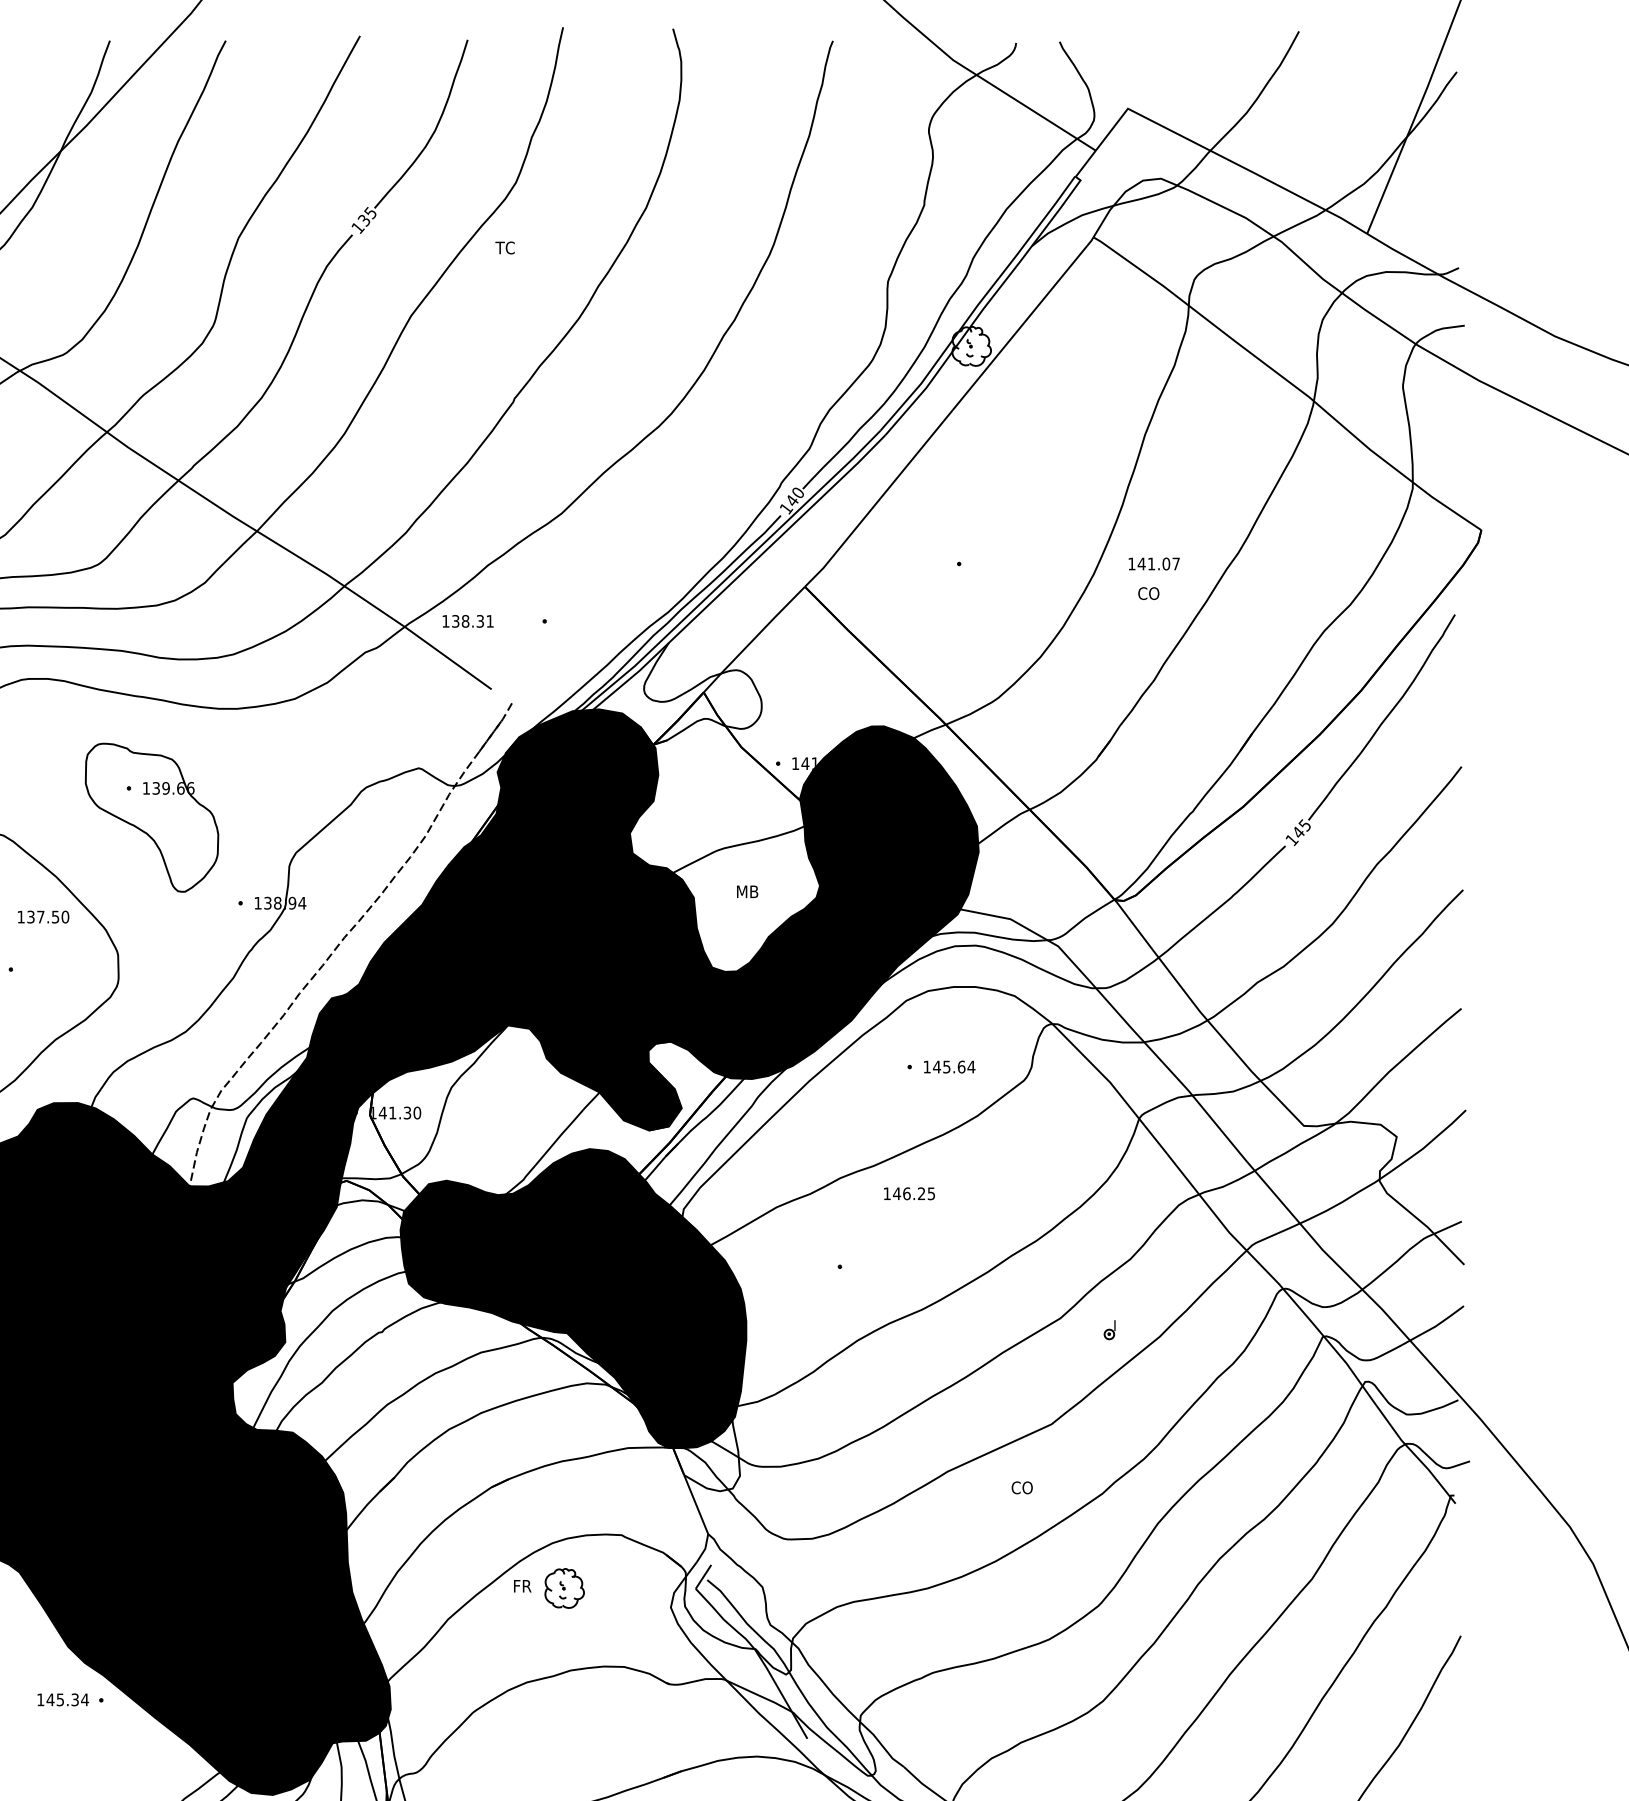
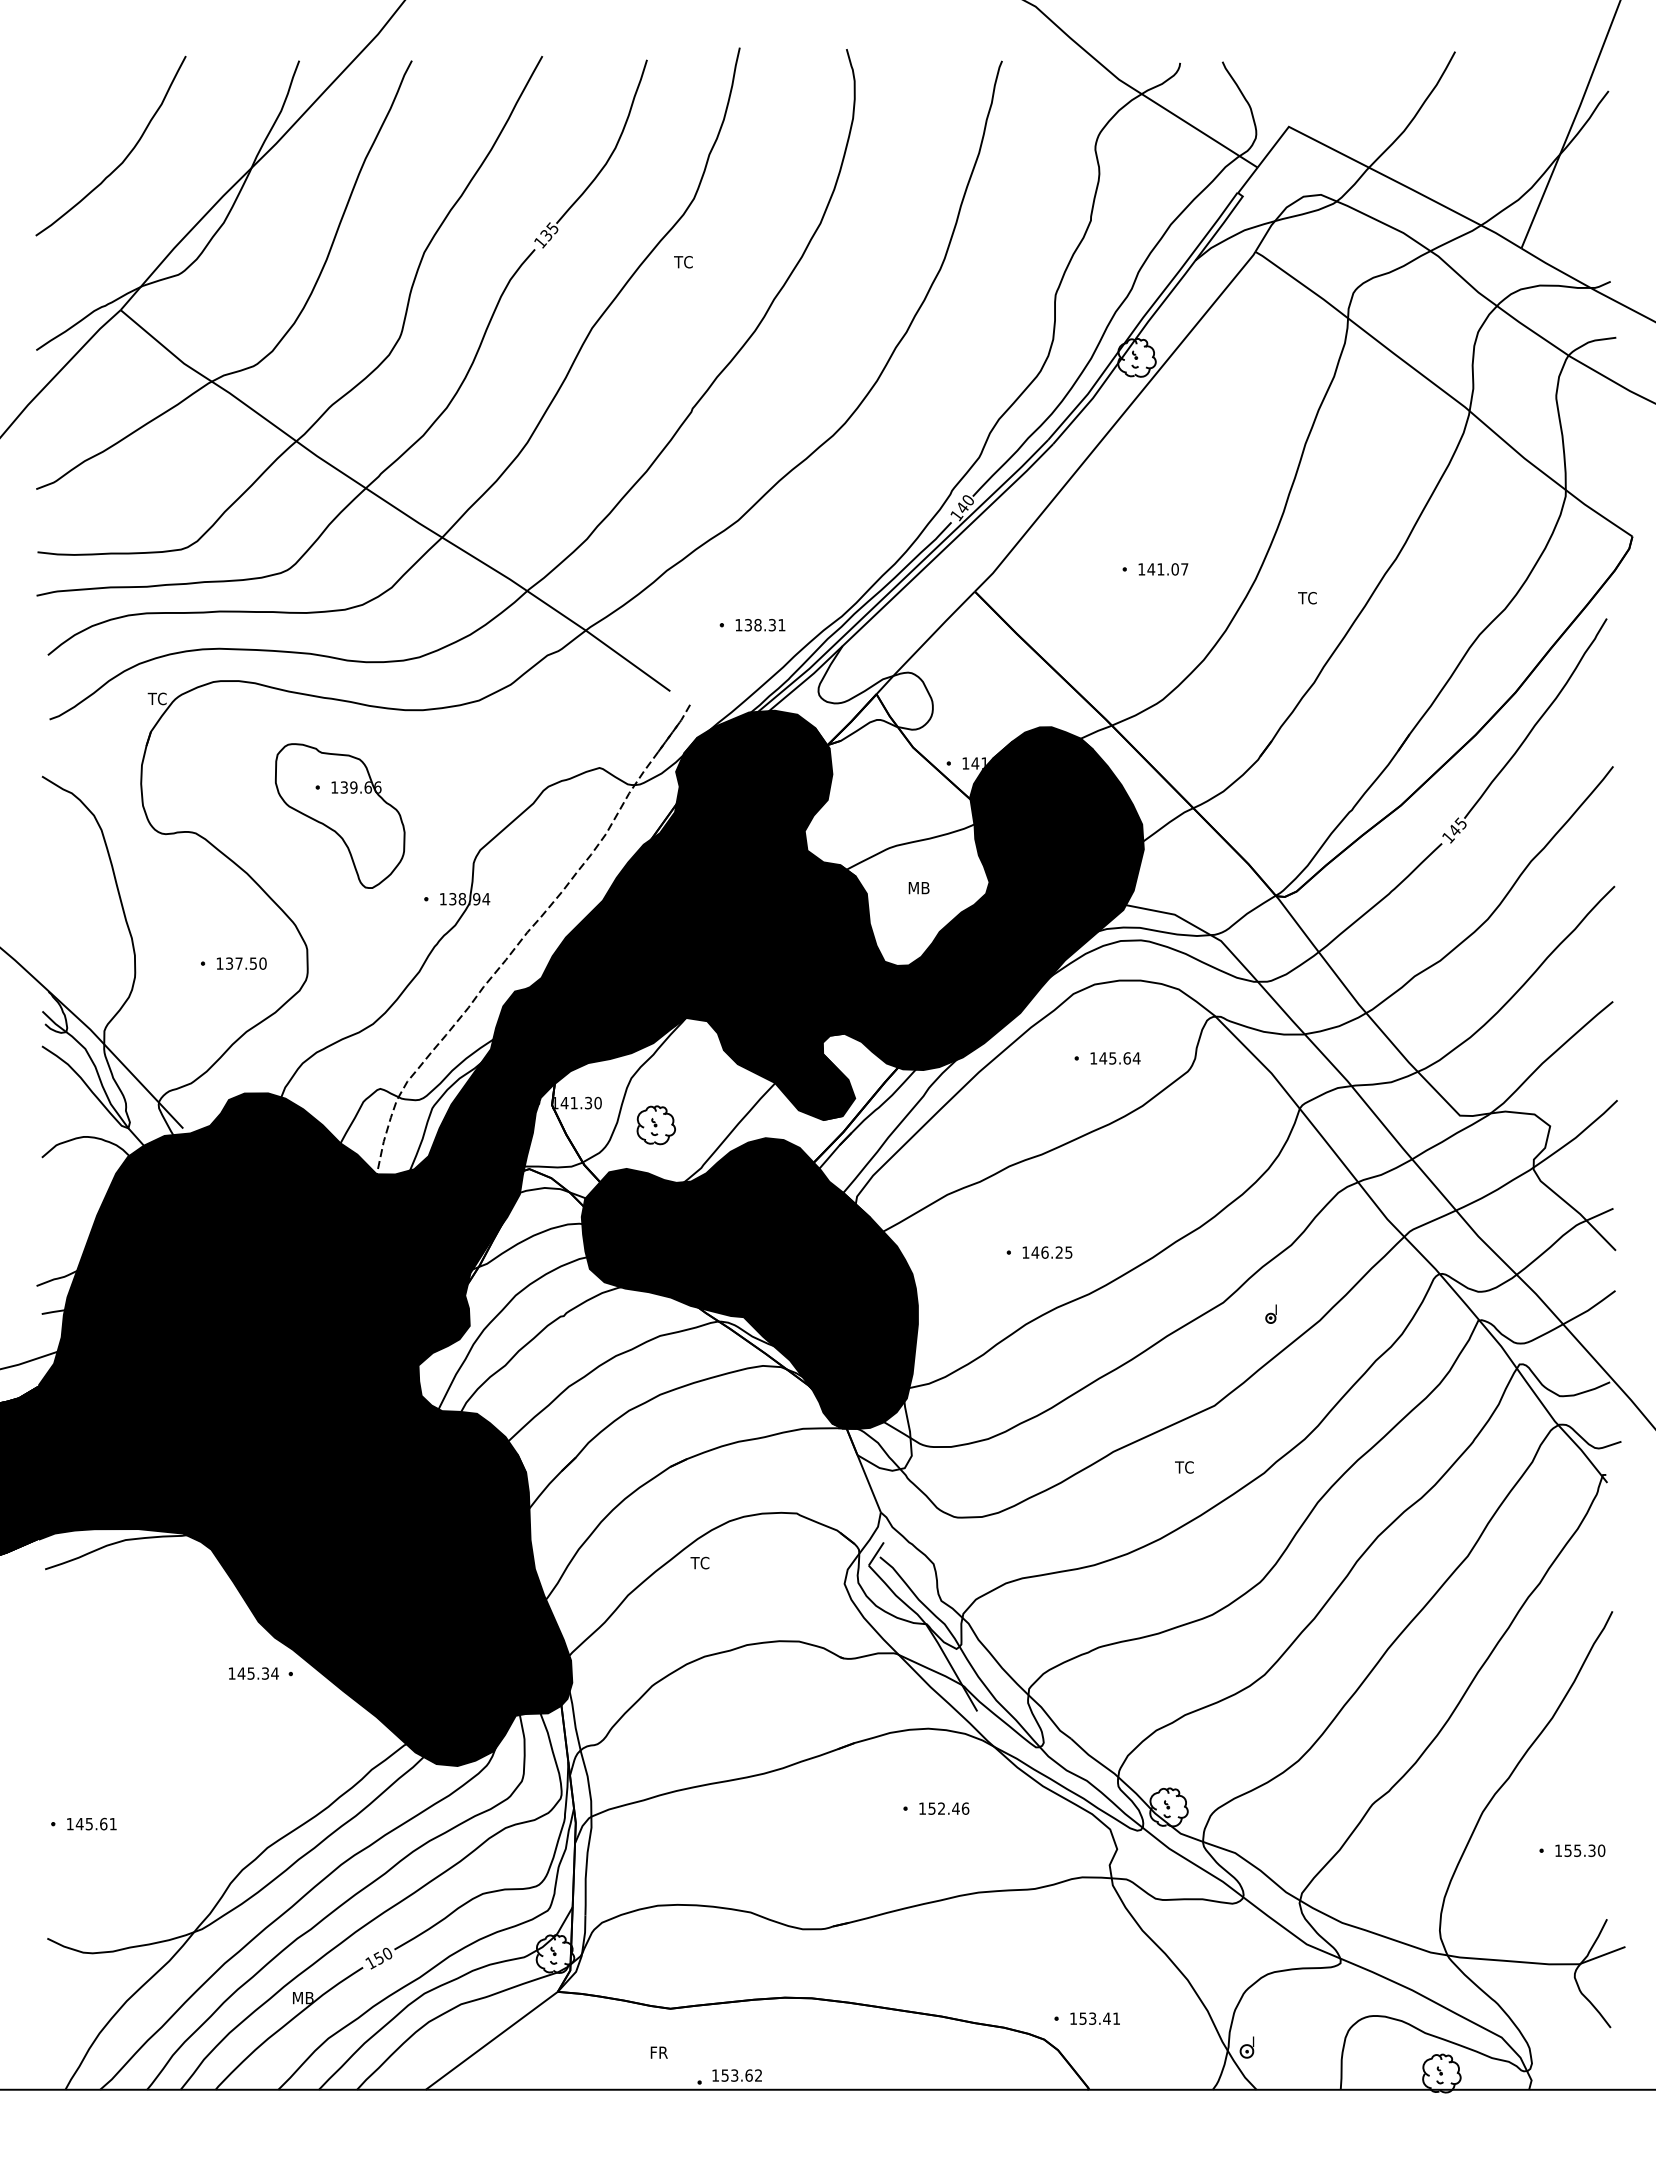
text: (1154, 564) -> (1163, 569), moved
text: (1148, 593) -> (1308, 598), CO -> TC
text: (468, 621) -> (760, 625), moved
text: (43, 916) -> (241, 963), moved
text: (909, 1193) -> (1047, 1252), moved
text: (1021, 1487) -> (1185, 1467), CO -> TC
text: (521, 1585) -> (699, 1562), FR -> TC
part: (563, 1588) -> (655, 1125), moved

